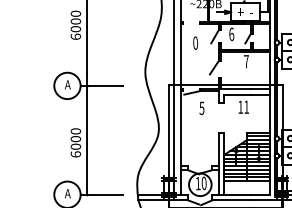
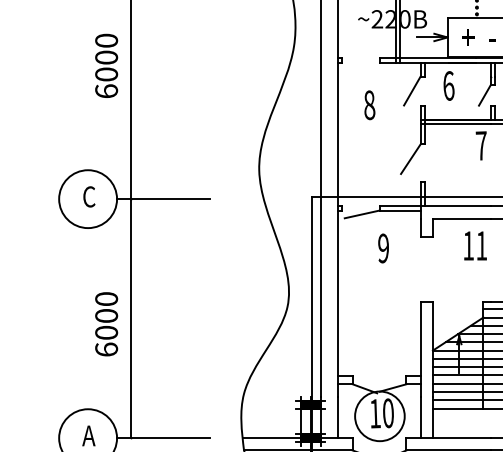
text: (195, 43) -> (369, 105), 0 -> 8
text: (67, 84) -> (88, 196), А -> С
text: (201, 107) -> (382, 246), 5 -> 9

